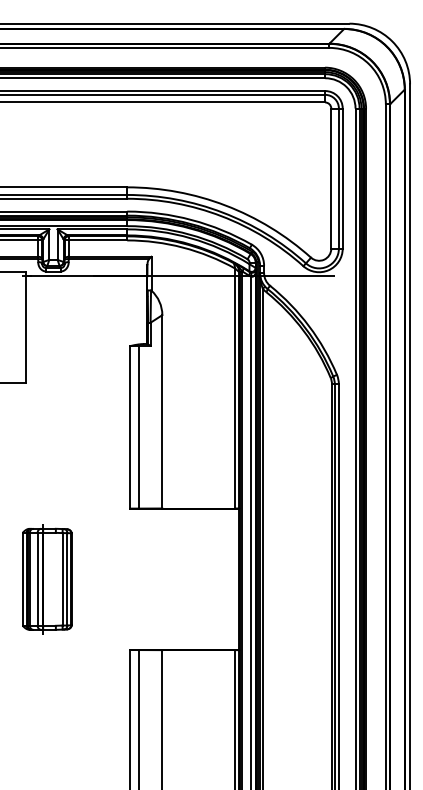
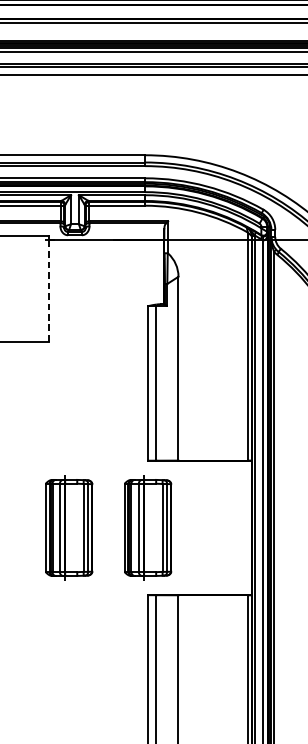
line: (26, 329) -> (49, 290), solid -> dashed
part: (130, 579) -> (148, 528), added

